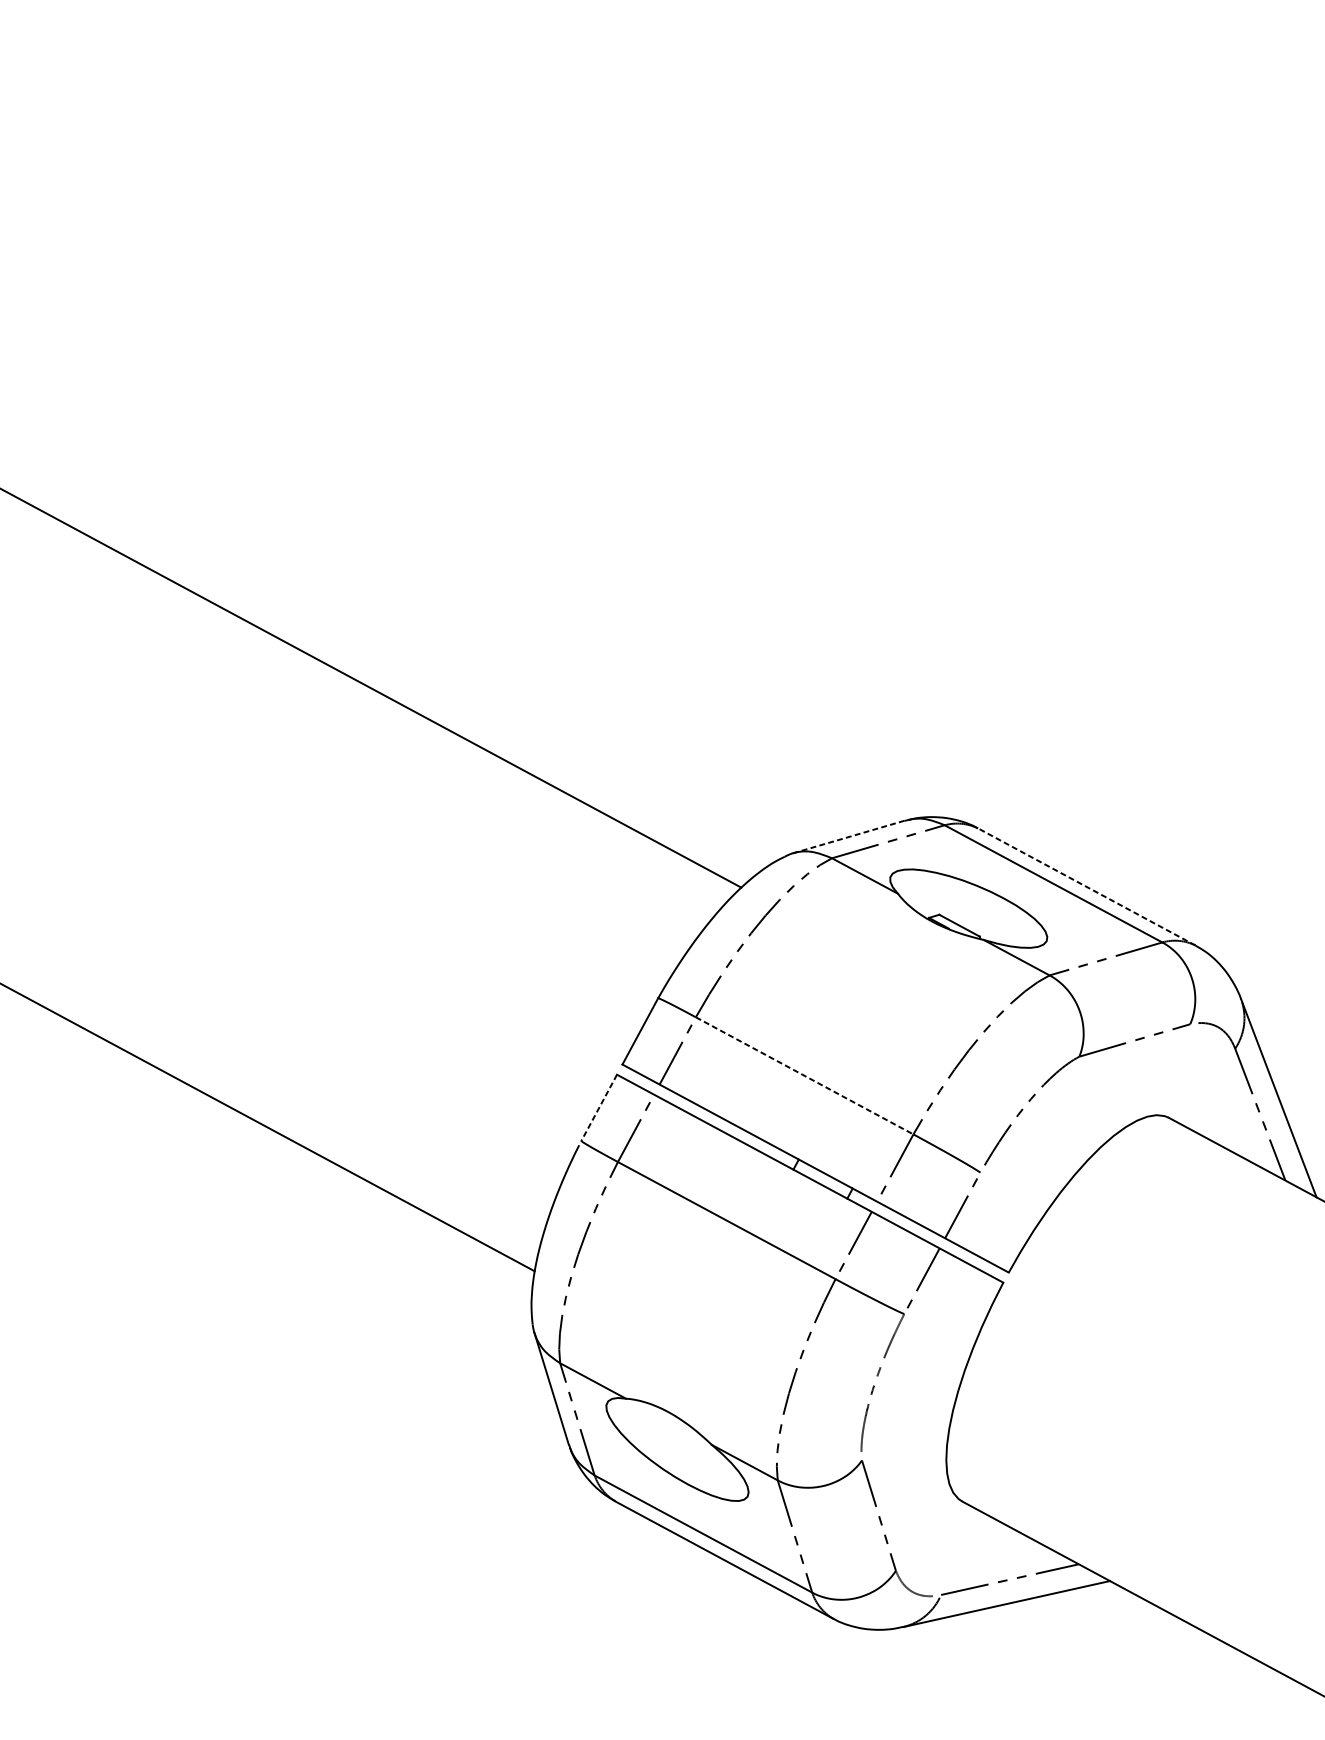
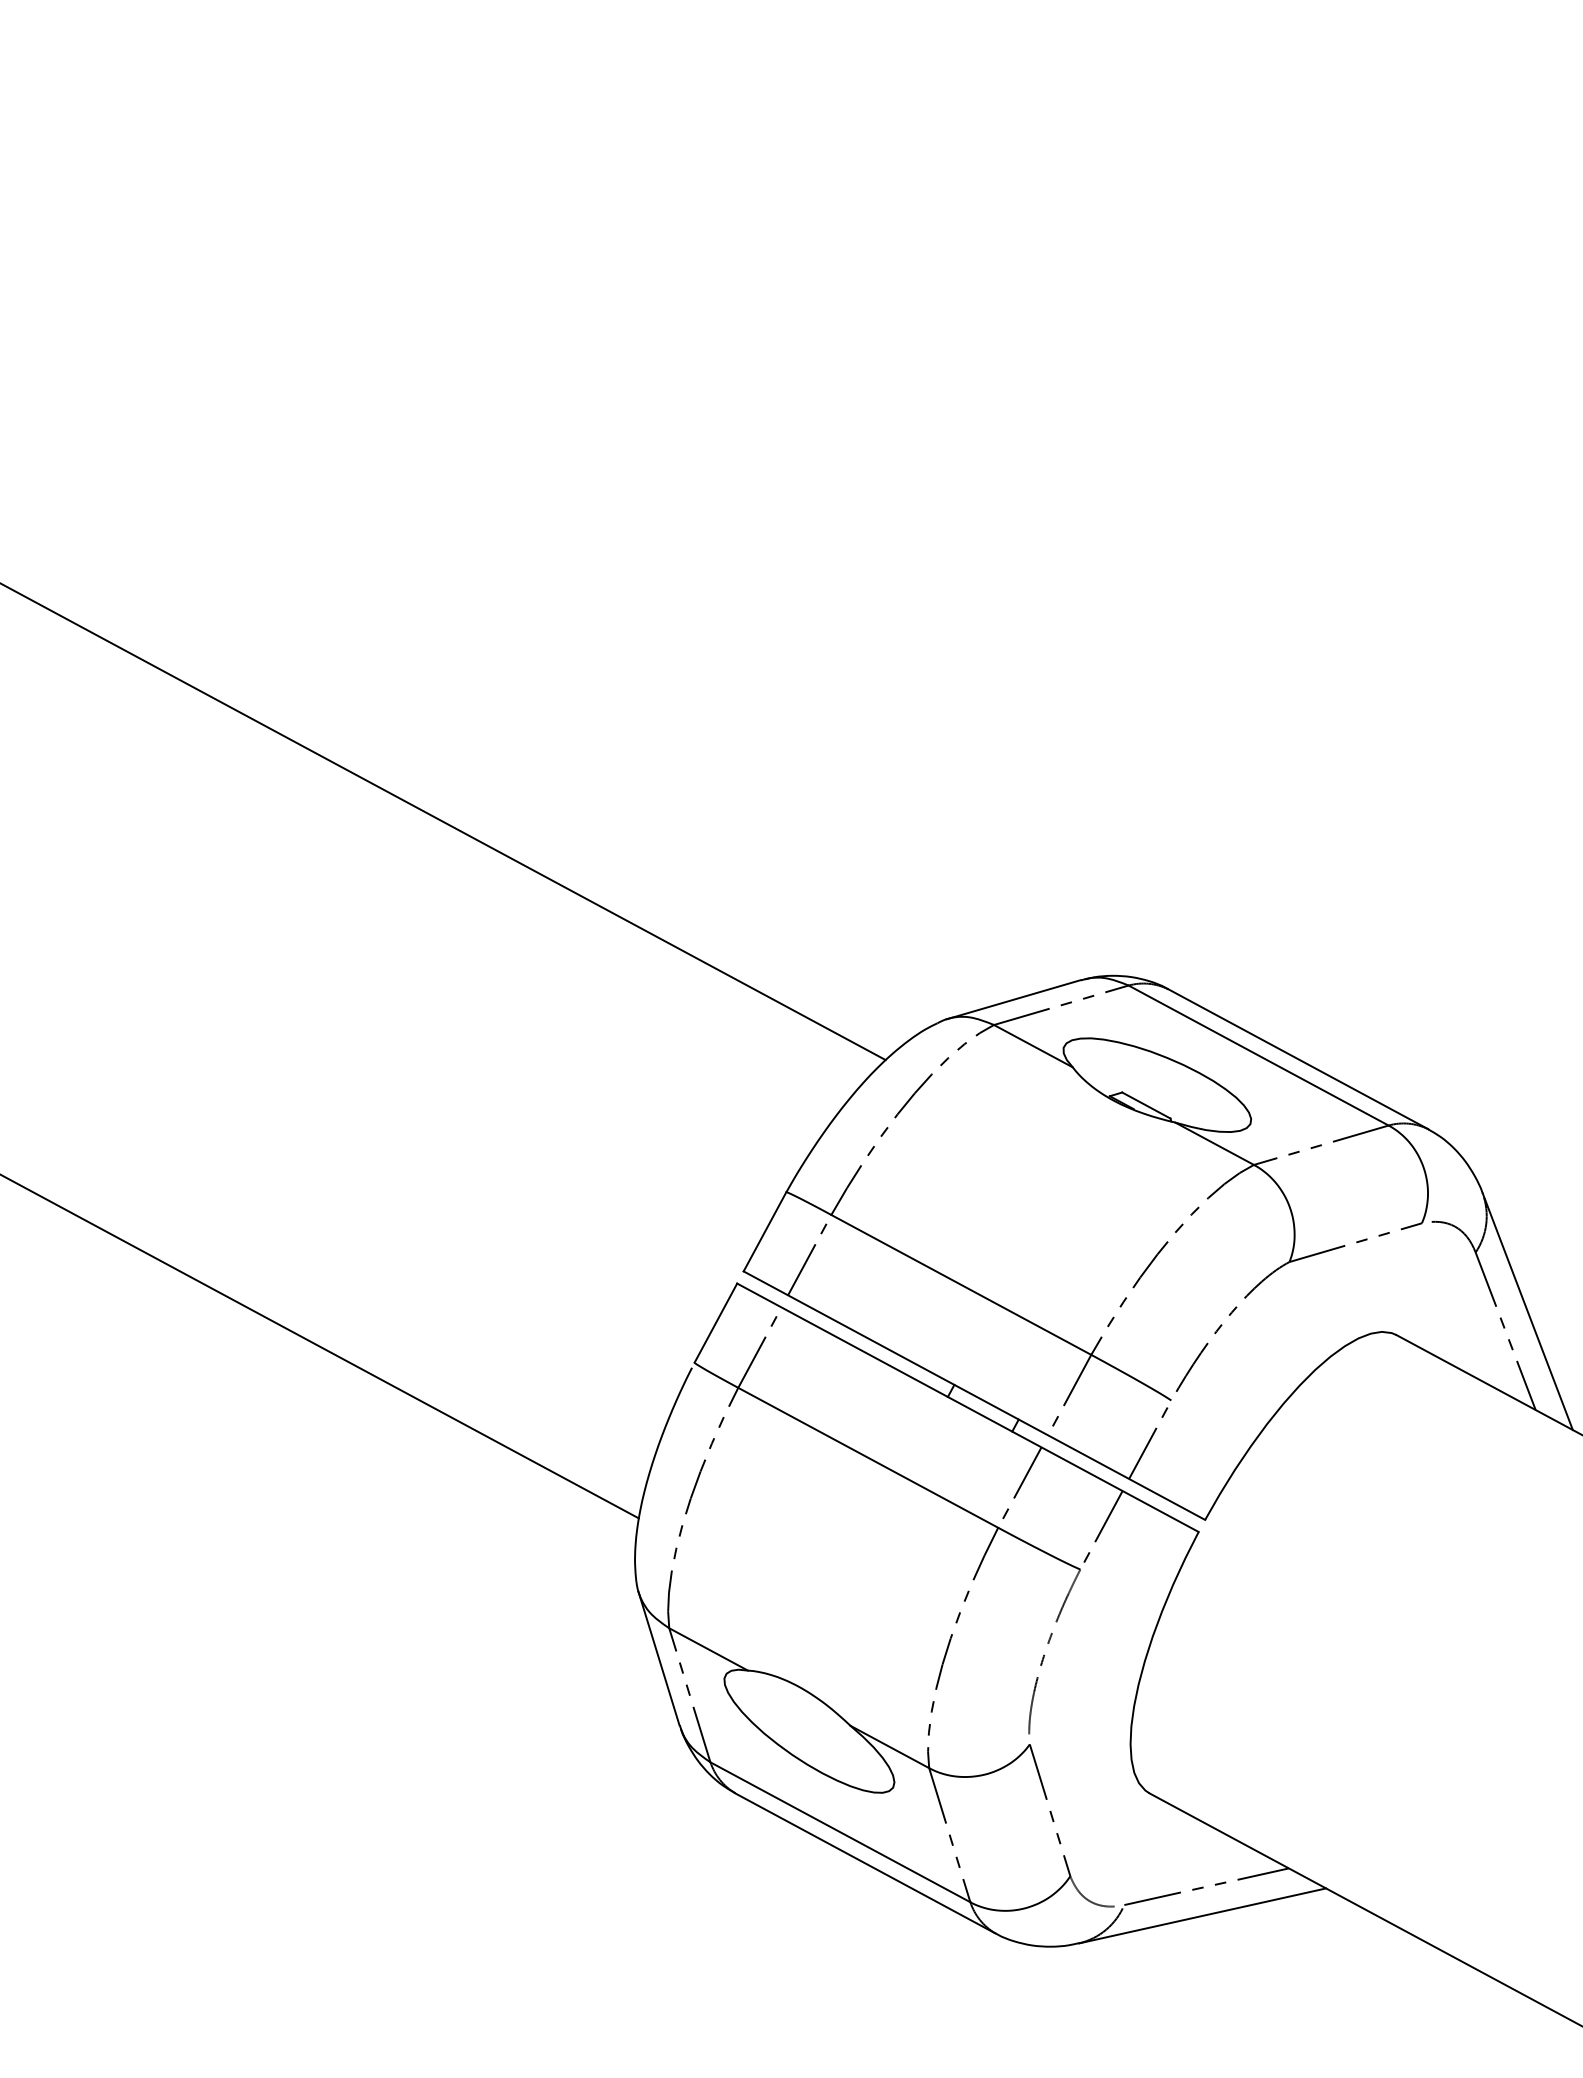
line: (848, 836) -> (1013, 999), dashed -> solid
line: (1086, 887) -> (1298, 1059), dashed -> solid
line: (804, 1075) -> (961, 1284), dashed -> solid
line: (598, 1108) -> (715, 1323), dashed -> solid

